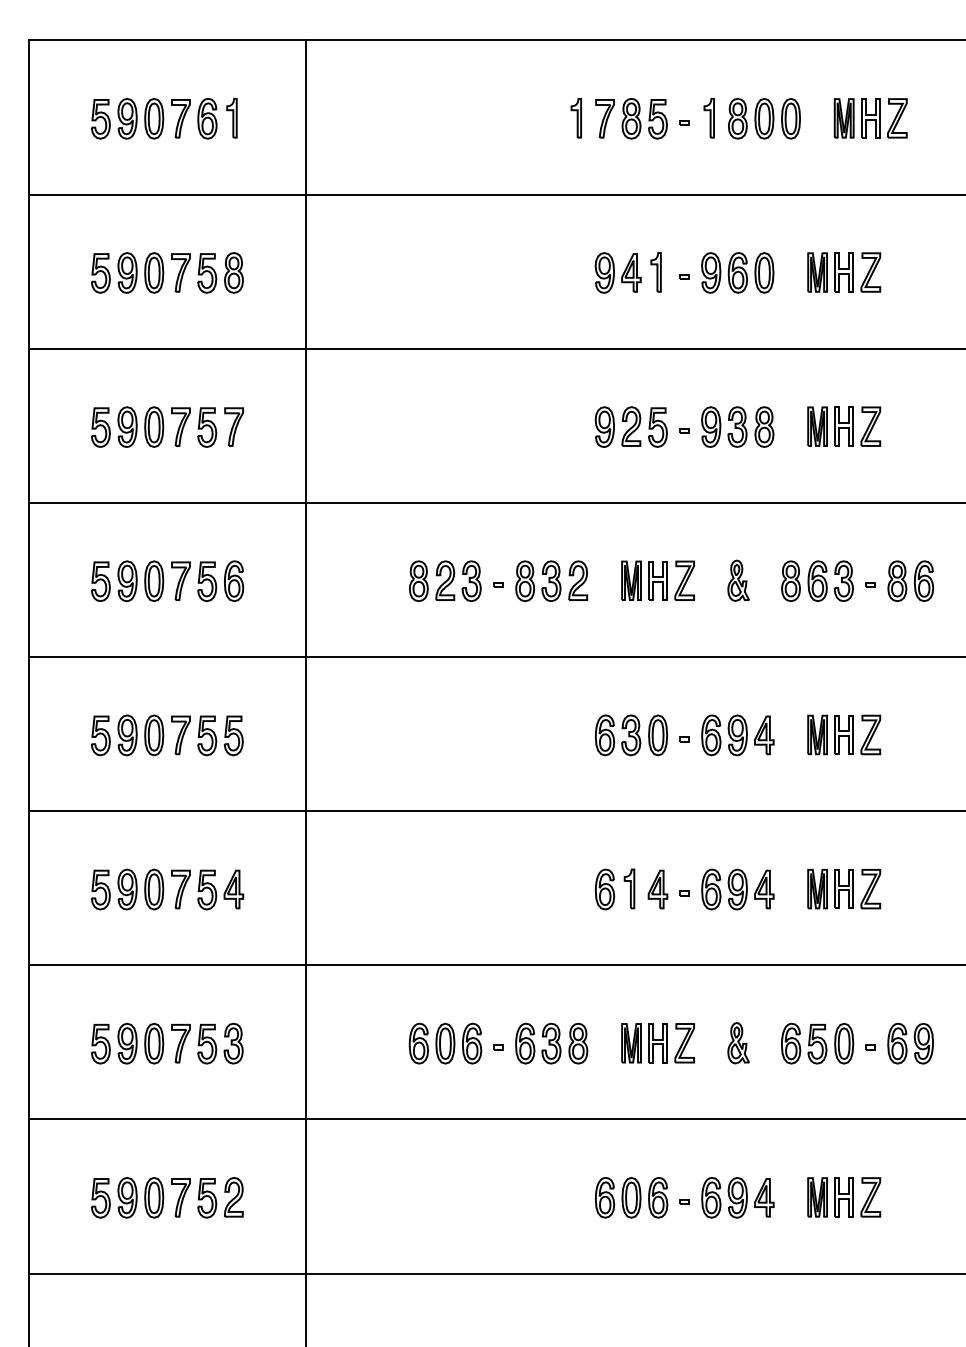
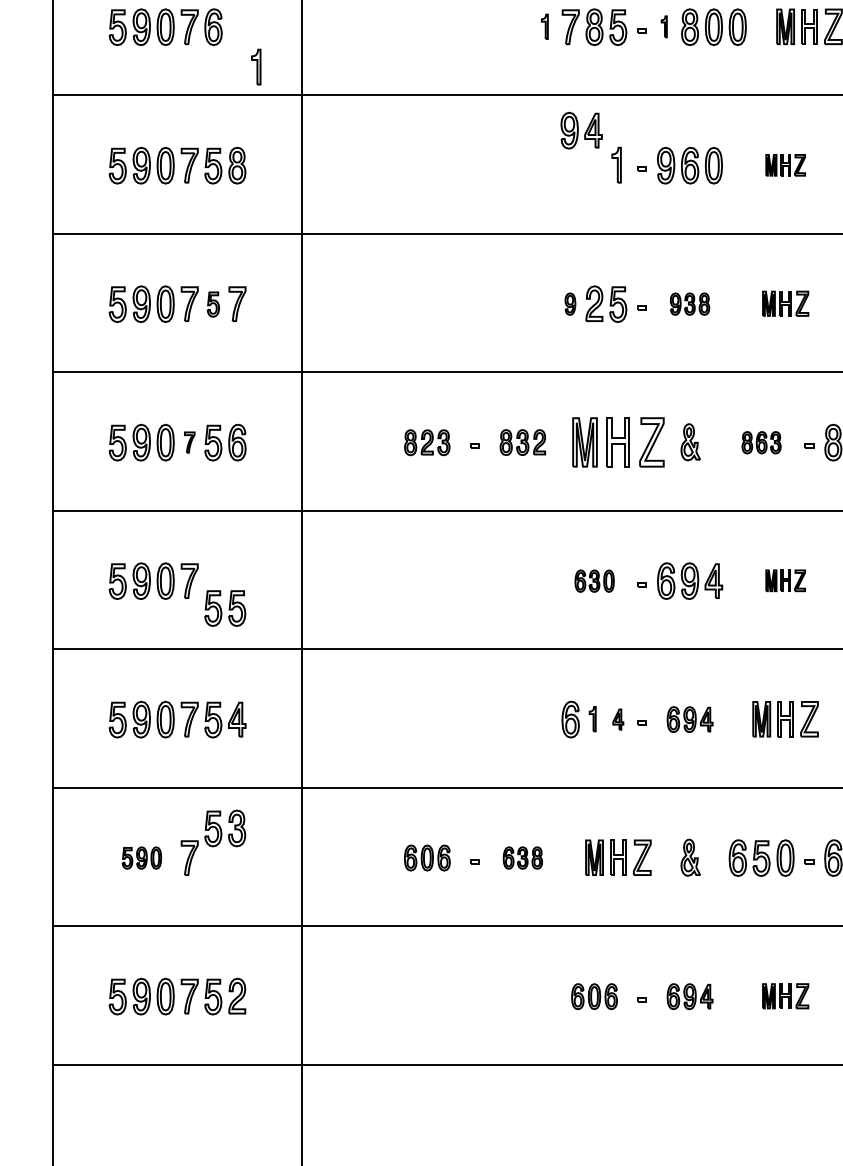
part: (231, 118) -> (255, 67), moved
part: (575, 118) -> (544, 26), size x0.7
part: (708, 118) -> (663, 26), size x0.6
part: (617, 272) -> (581, 130), moved
part: (844, 272) -> (785, 165), size x0.6
part: (604, 426) -> (570, 303), size x0.6
part: (737, 426) -> (689, 303), size x0.6
part: (844, 426) -> (785, 303), size x0.7
part: (207, 427) -> (213, 304), size x0.7
part: (180, 580) -> (189, 442), size x0.6
part: (551, 580) -> (522, 442), size x0.7
part: (657, 580) -> (617, 442), size x1.4
part: (445, 581) -> (427, 442), size x0.7
part: (817, 581) -> (761, 442), size x0.6
part: (844, 734) -> (785, 580), size x0.6
part: (220, 735) -> (225, 608), moved
part: (631, 735) -> (594, 581), size x0.6
part: (629, 888) -> (592, 718), size x0.7
part: (657, 889) -> (617, 719), size x0.6
part: (737, 889) -> (689, 719), size x0.7
part: (127, 1043) -> (141, 857), size x0.6
part: (220, 1043) -> (225, 828), moved
part: (445, 1043) -> (427, 857), size x0.7
part: (551, 1043) -> (522, 857), size x0.6
part: (631, 1197) -> (594, 996), size x0.7
part: (737, 1197) -> (689, 996), size x0.7
part: (844, 1197) -> (785, 996), size x0.7

